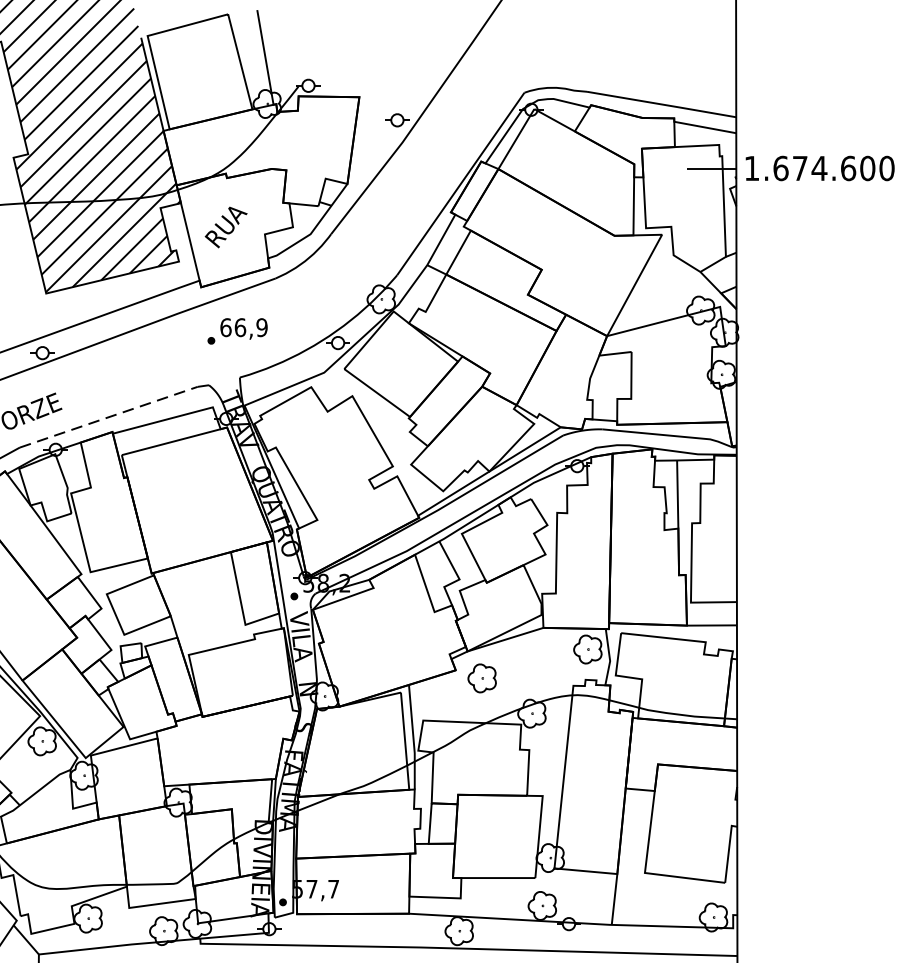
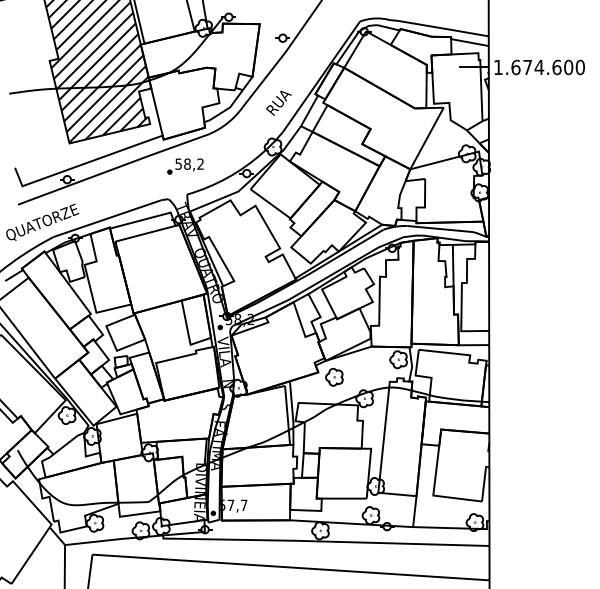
text: (225, 226) -> (278, 102), moved
text: (243, 326) -> (189, 163), 66,9 -> 58,2
line: (110, 417) -> (108, 218), dashed -> solid

